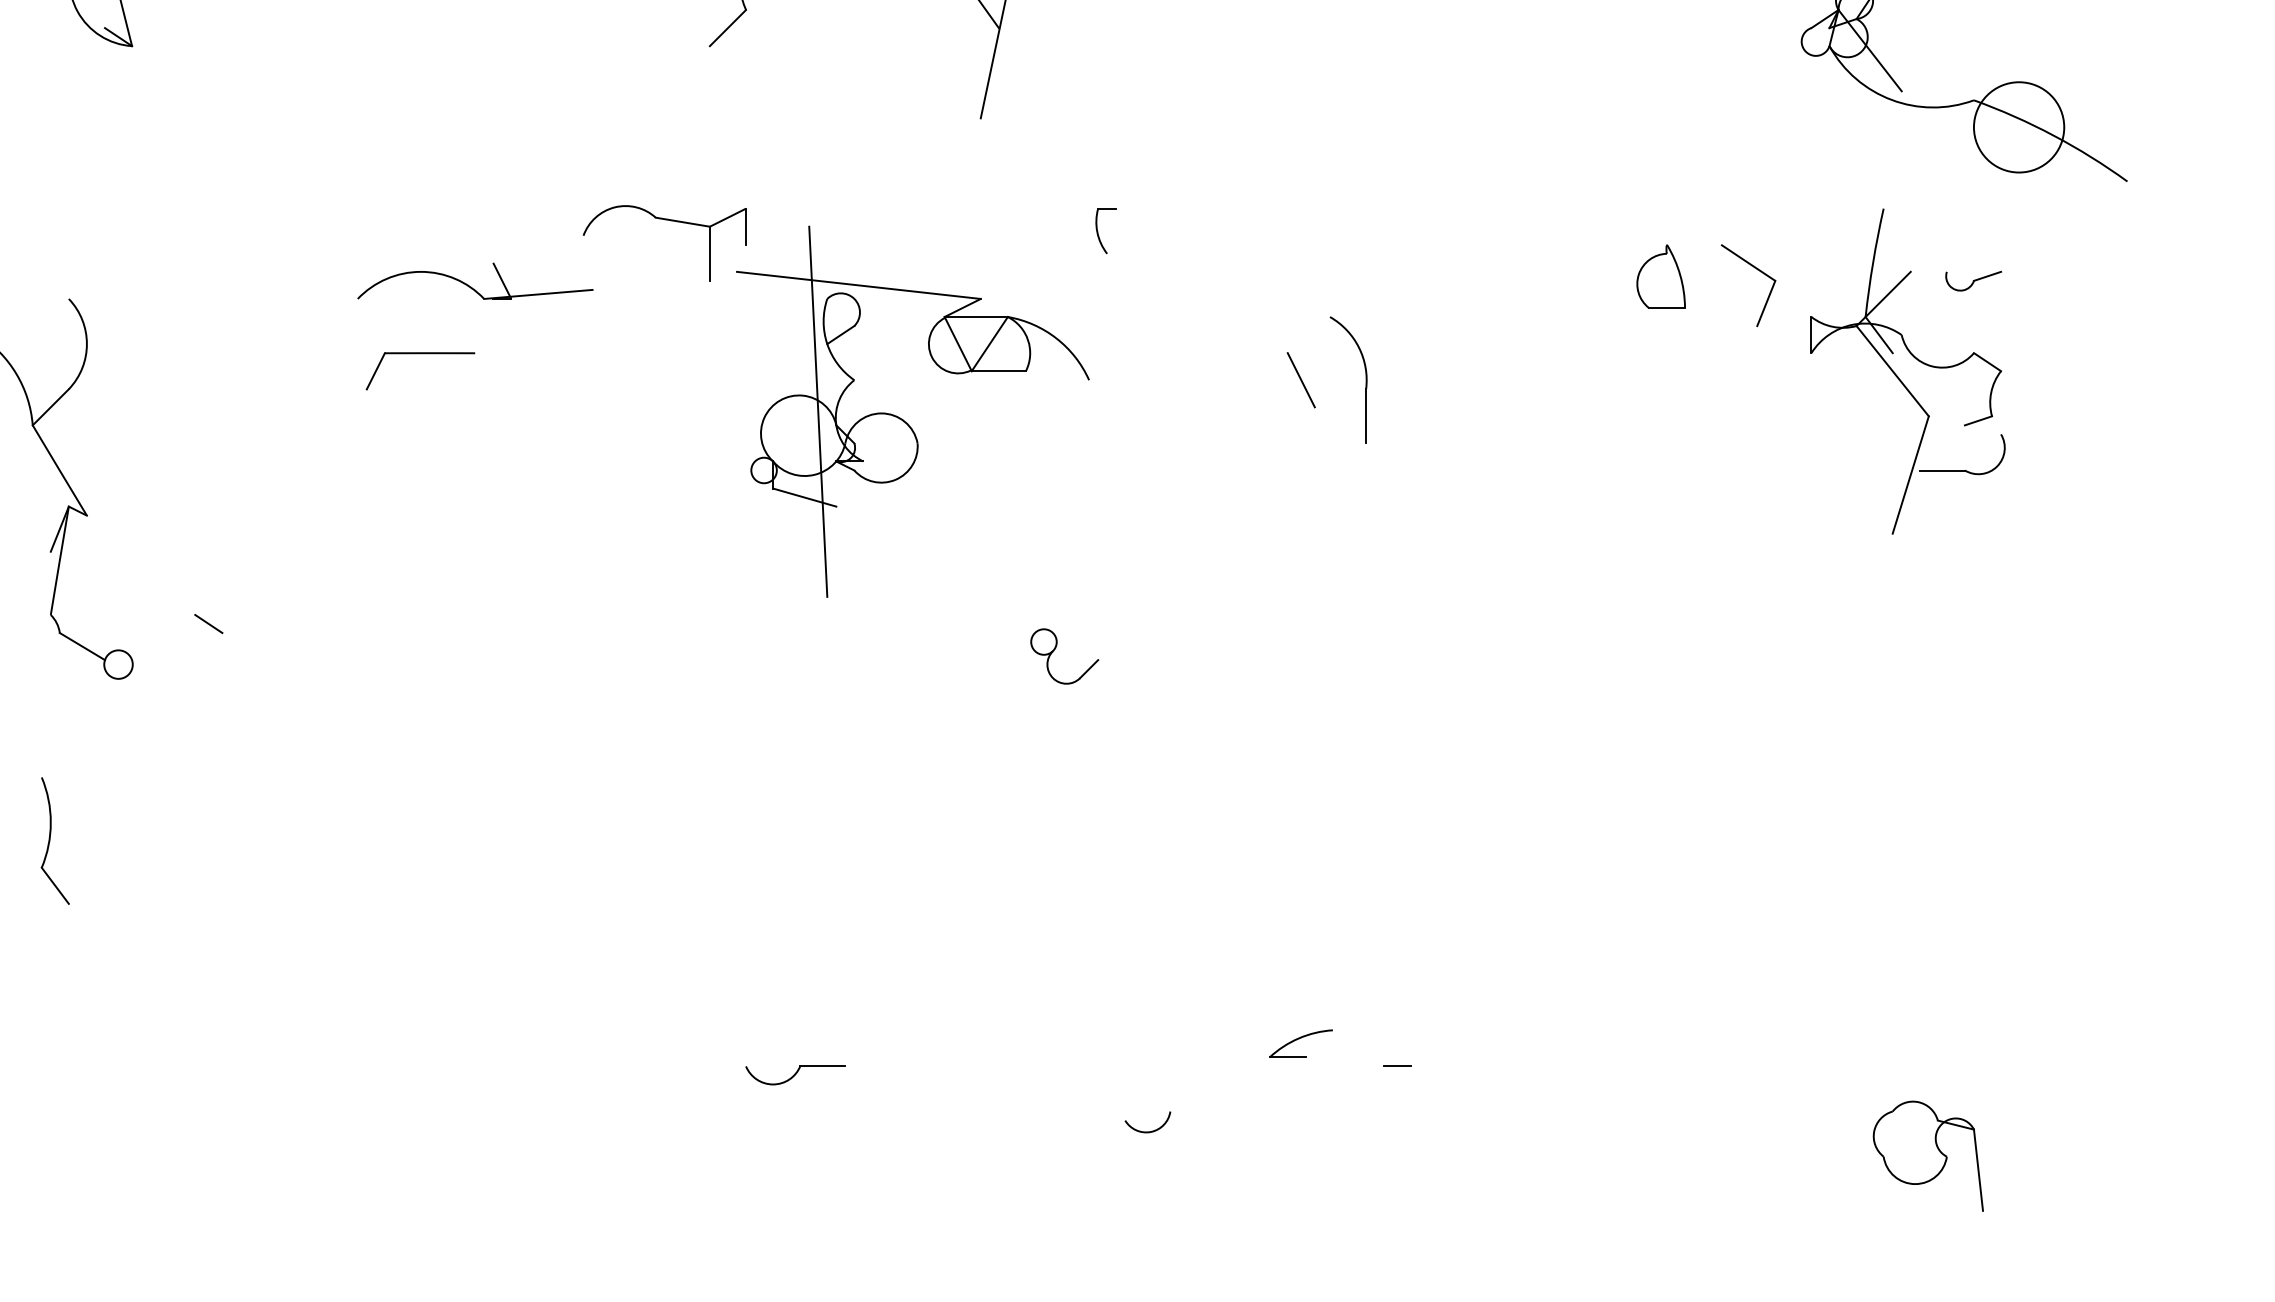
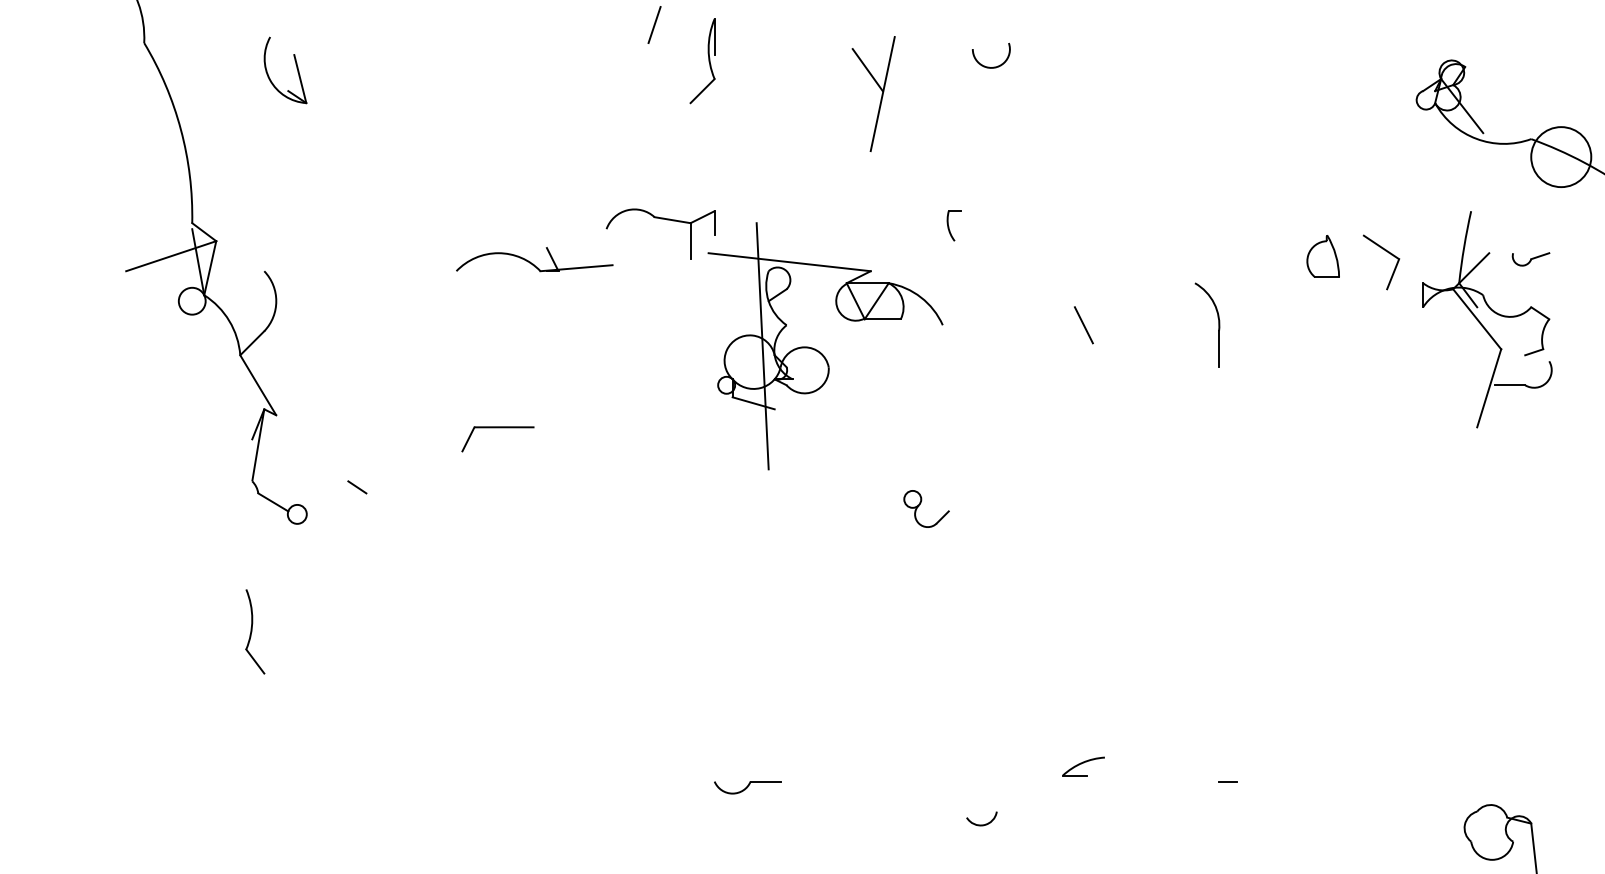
part: (419, 355) -> (497, 428), moved
part: (1365, 379) -> (1218, 324), moved
line: (1396, 1066) -> (1227, 781), moved

